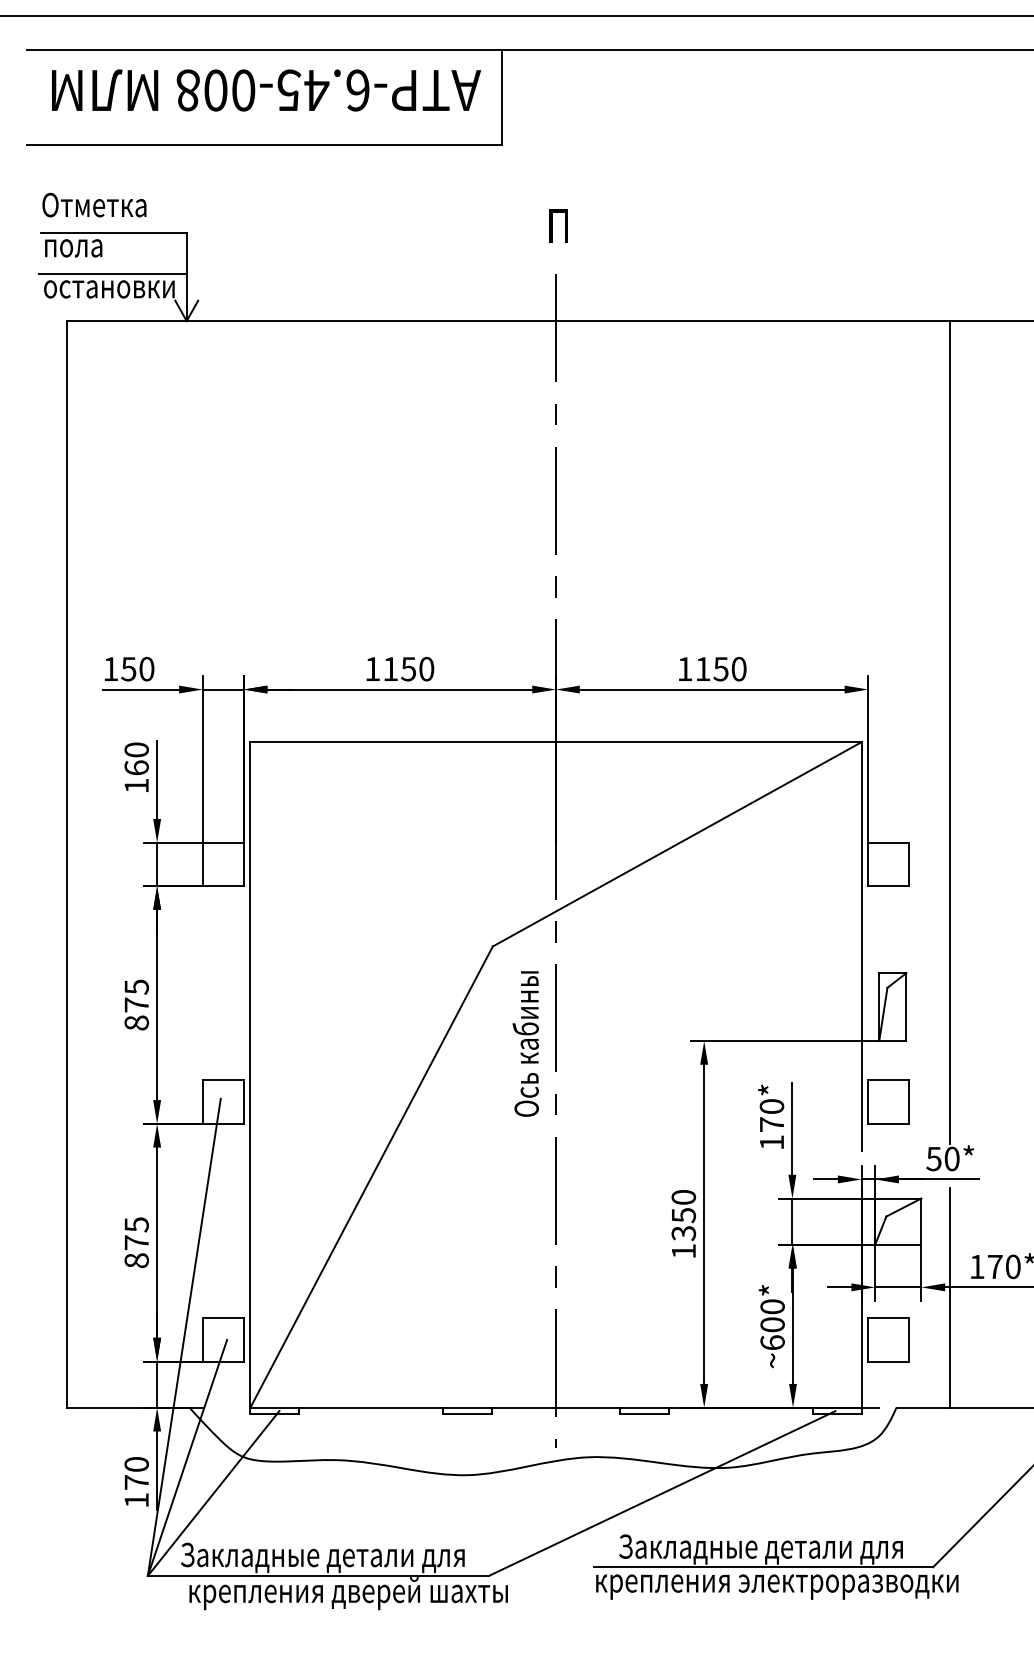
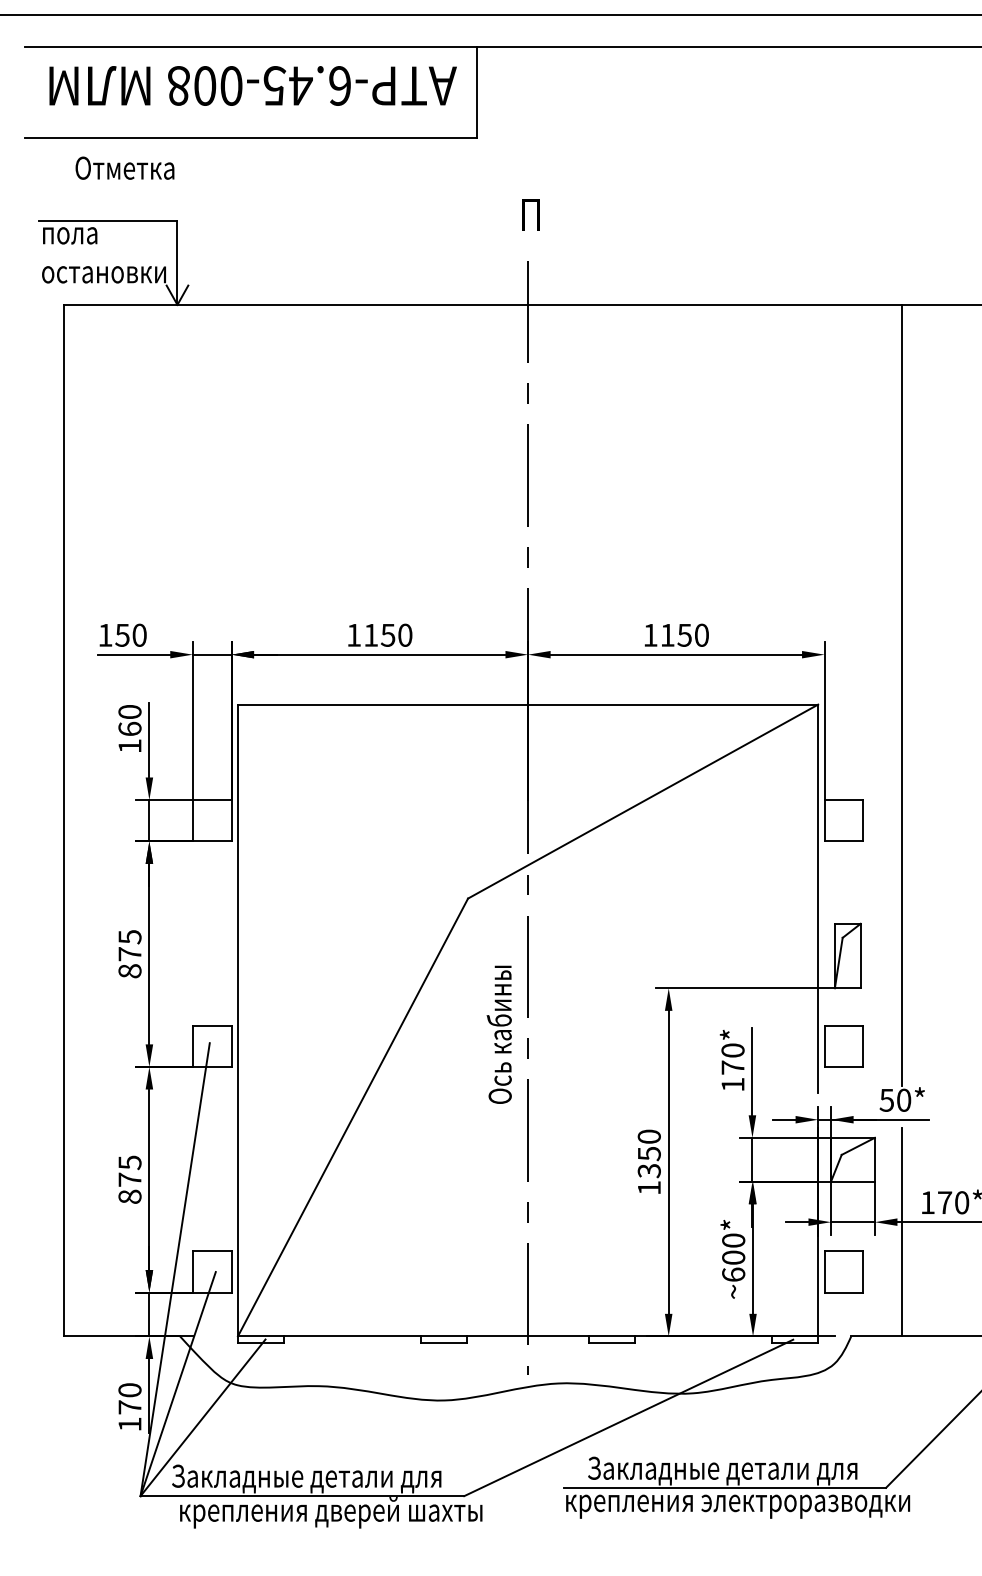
text: (94, 204) -> (125, 167), moved
line: (112, 273) -> (107, 259), removed
text: (525, 1043) -> (499, 1034), moved

